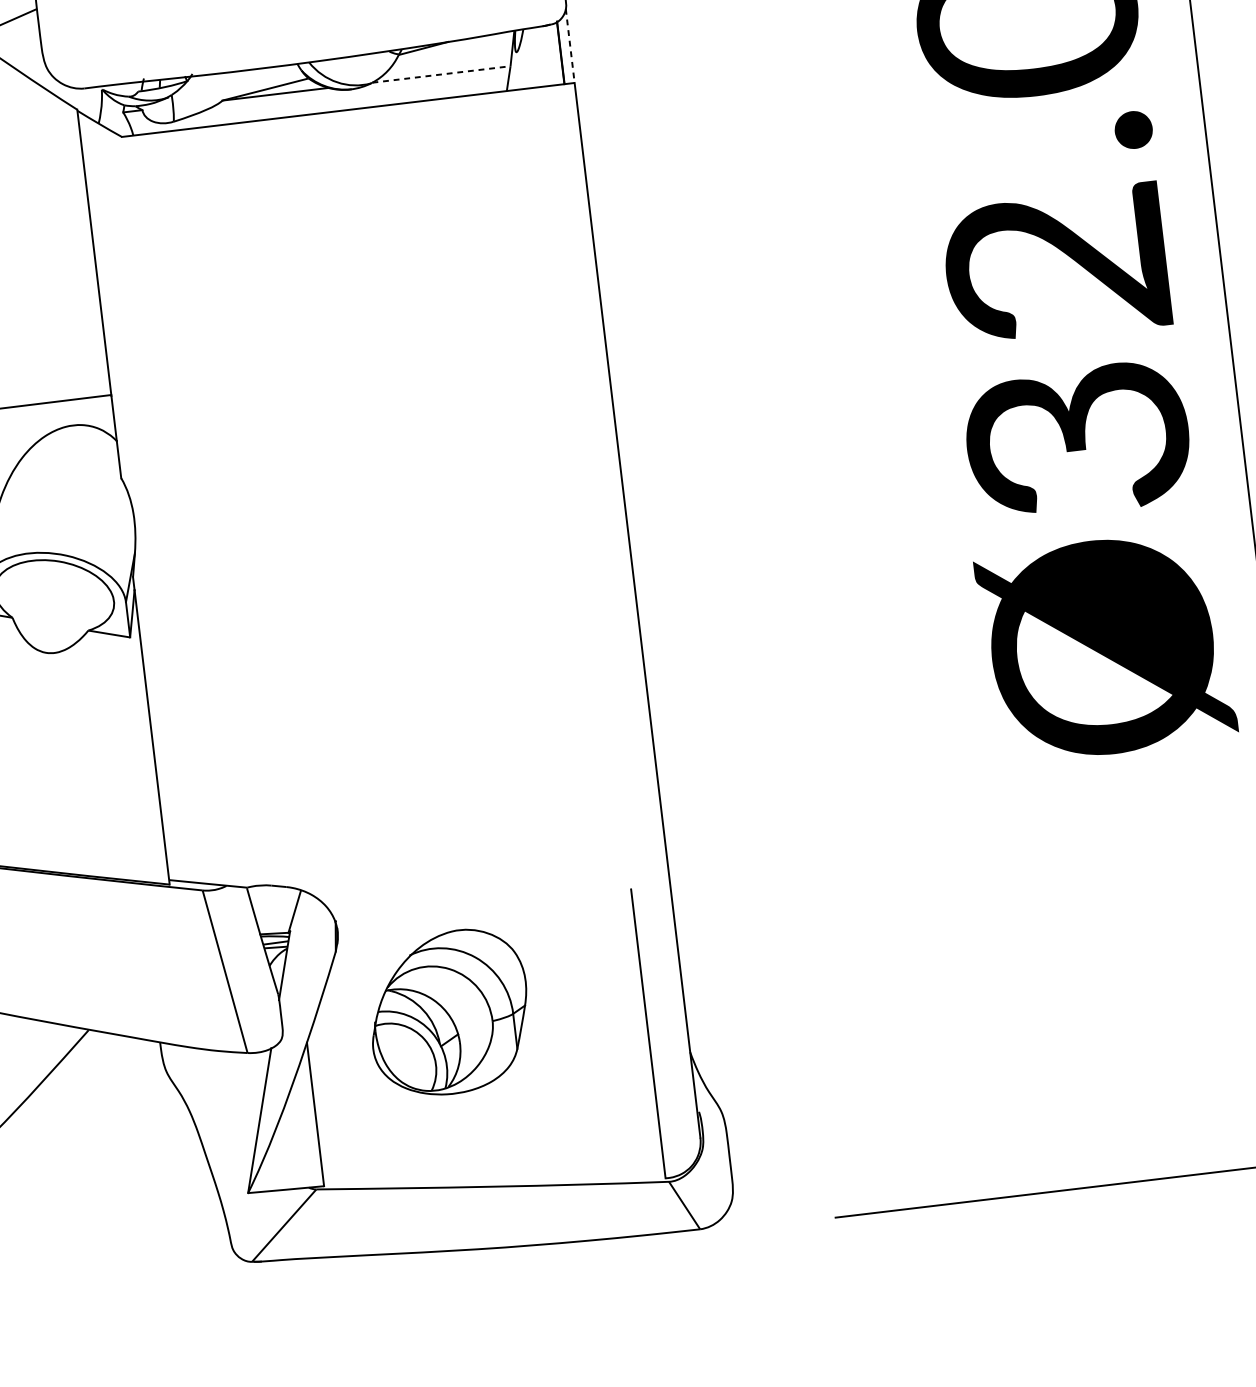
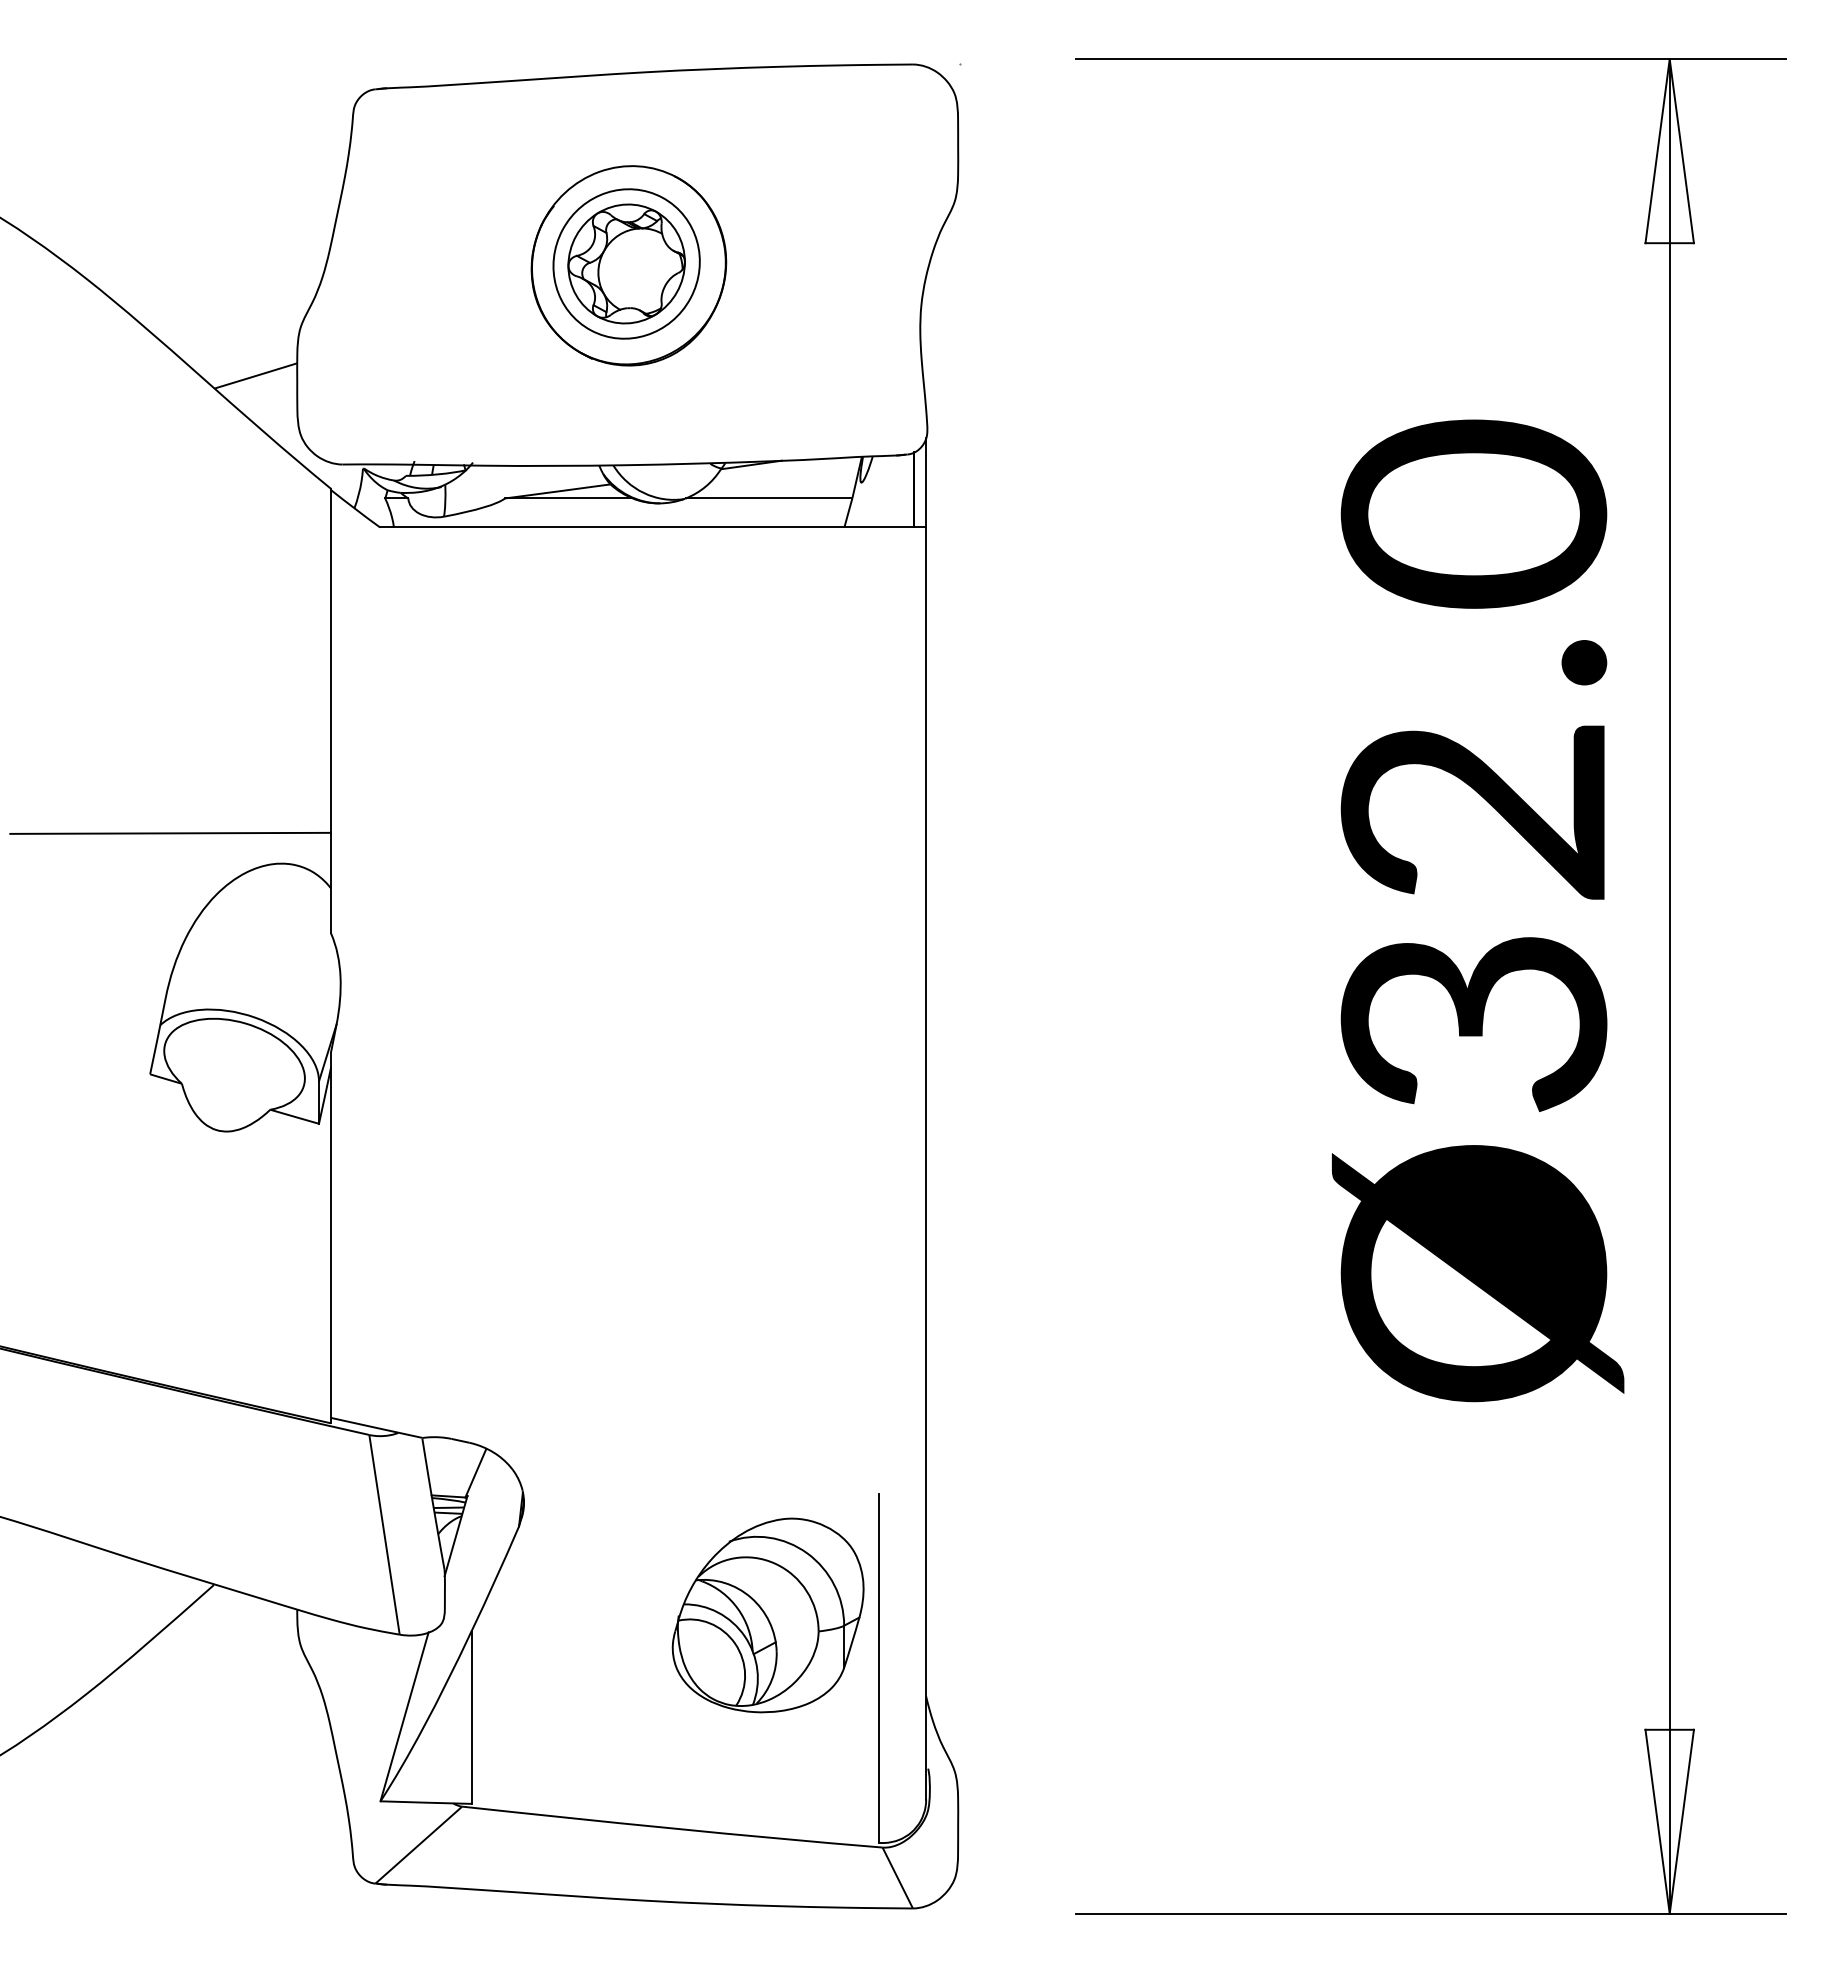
line: (570, 46) -> (926, 483), dashed -> solid
line: (441, 74) -> (769, 498), dashed -> solid
part: (448, 1012) -> (767, 1615), moved

